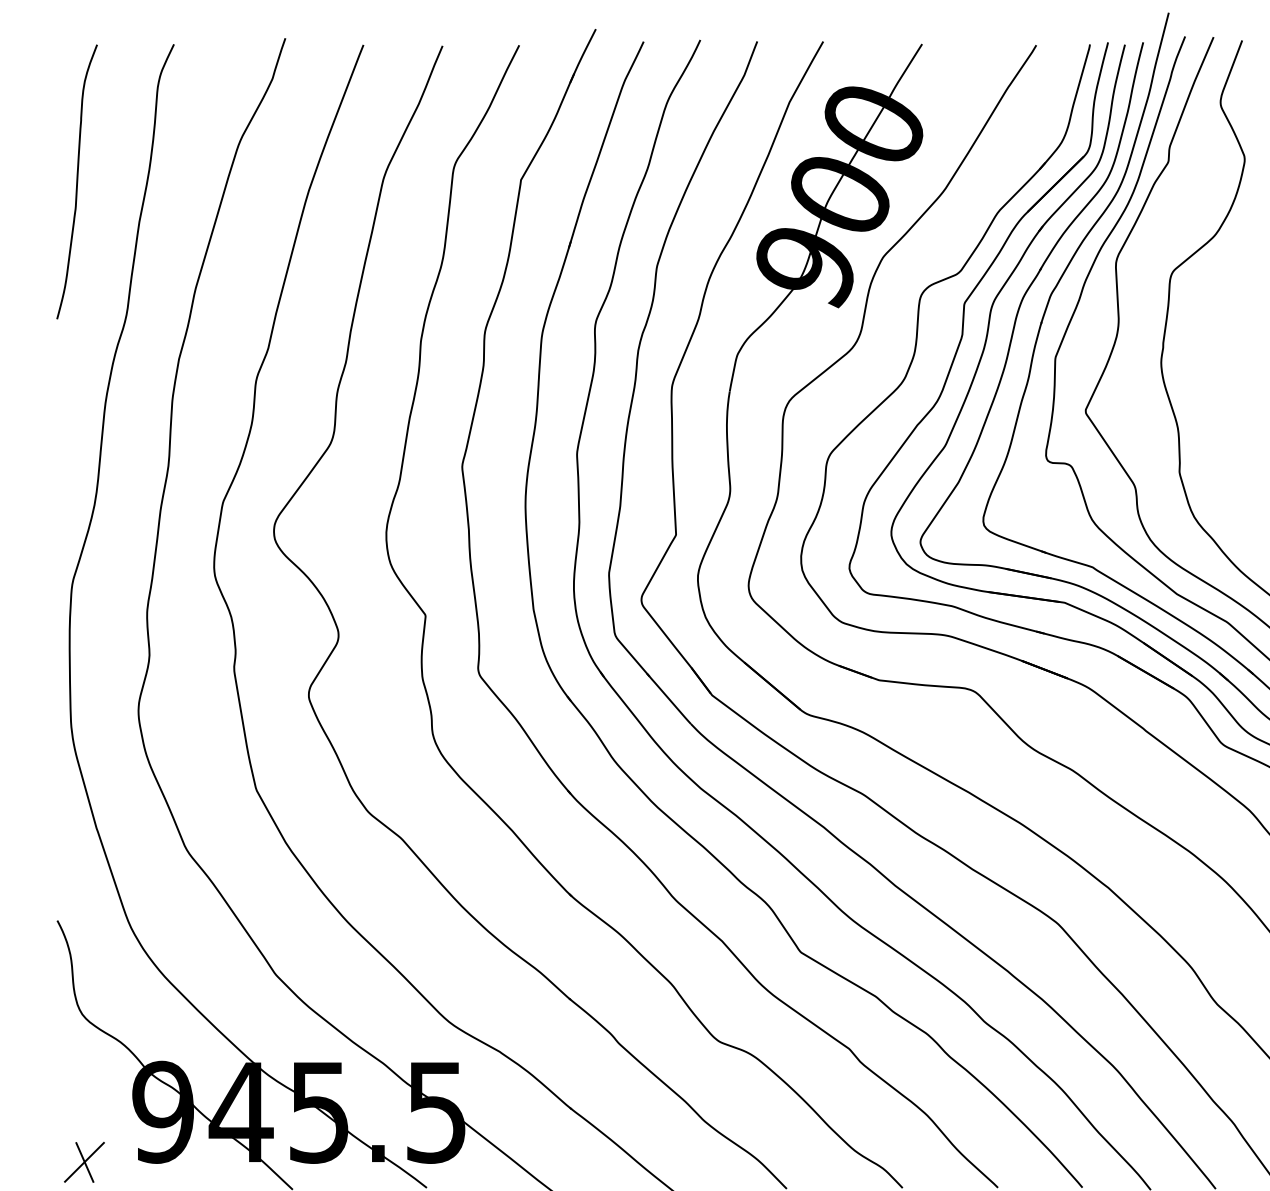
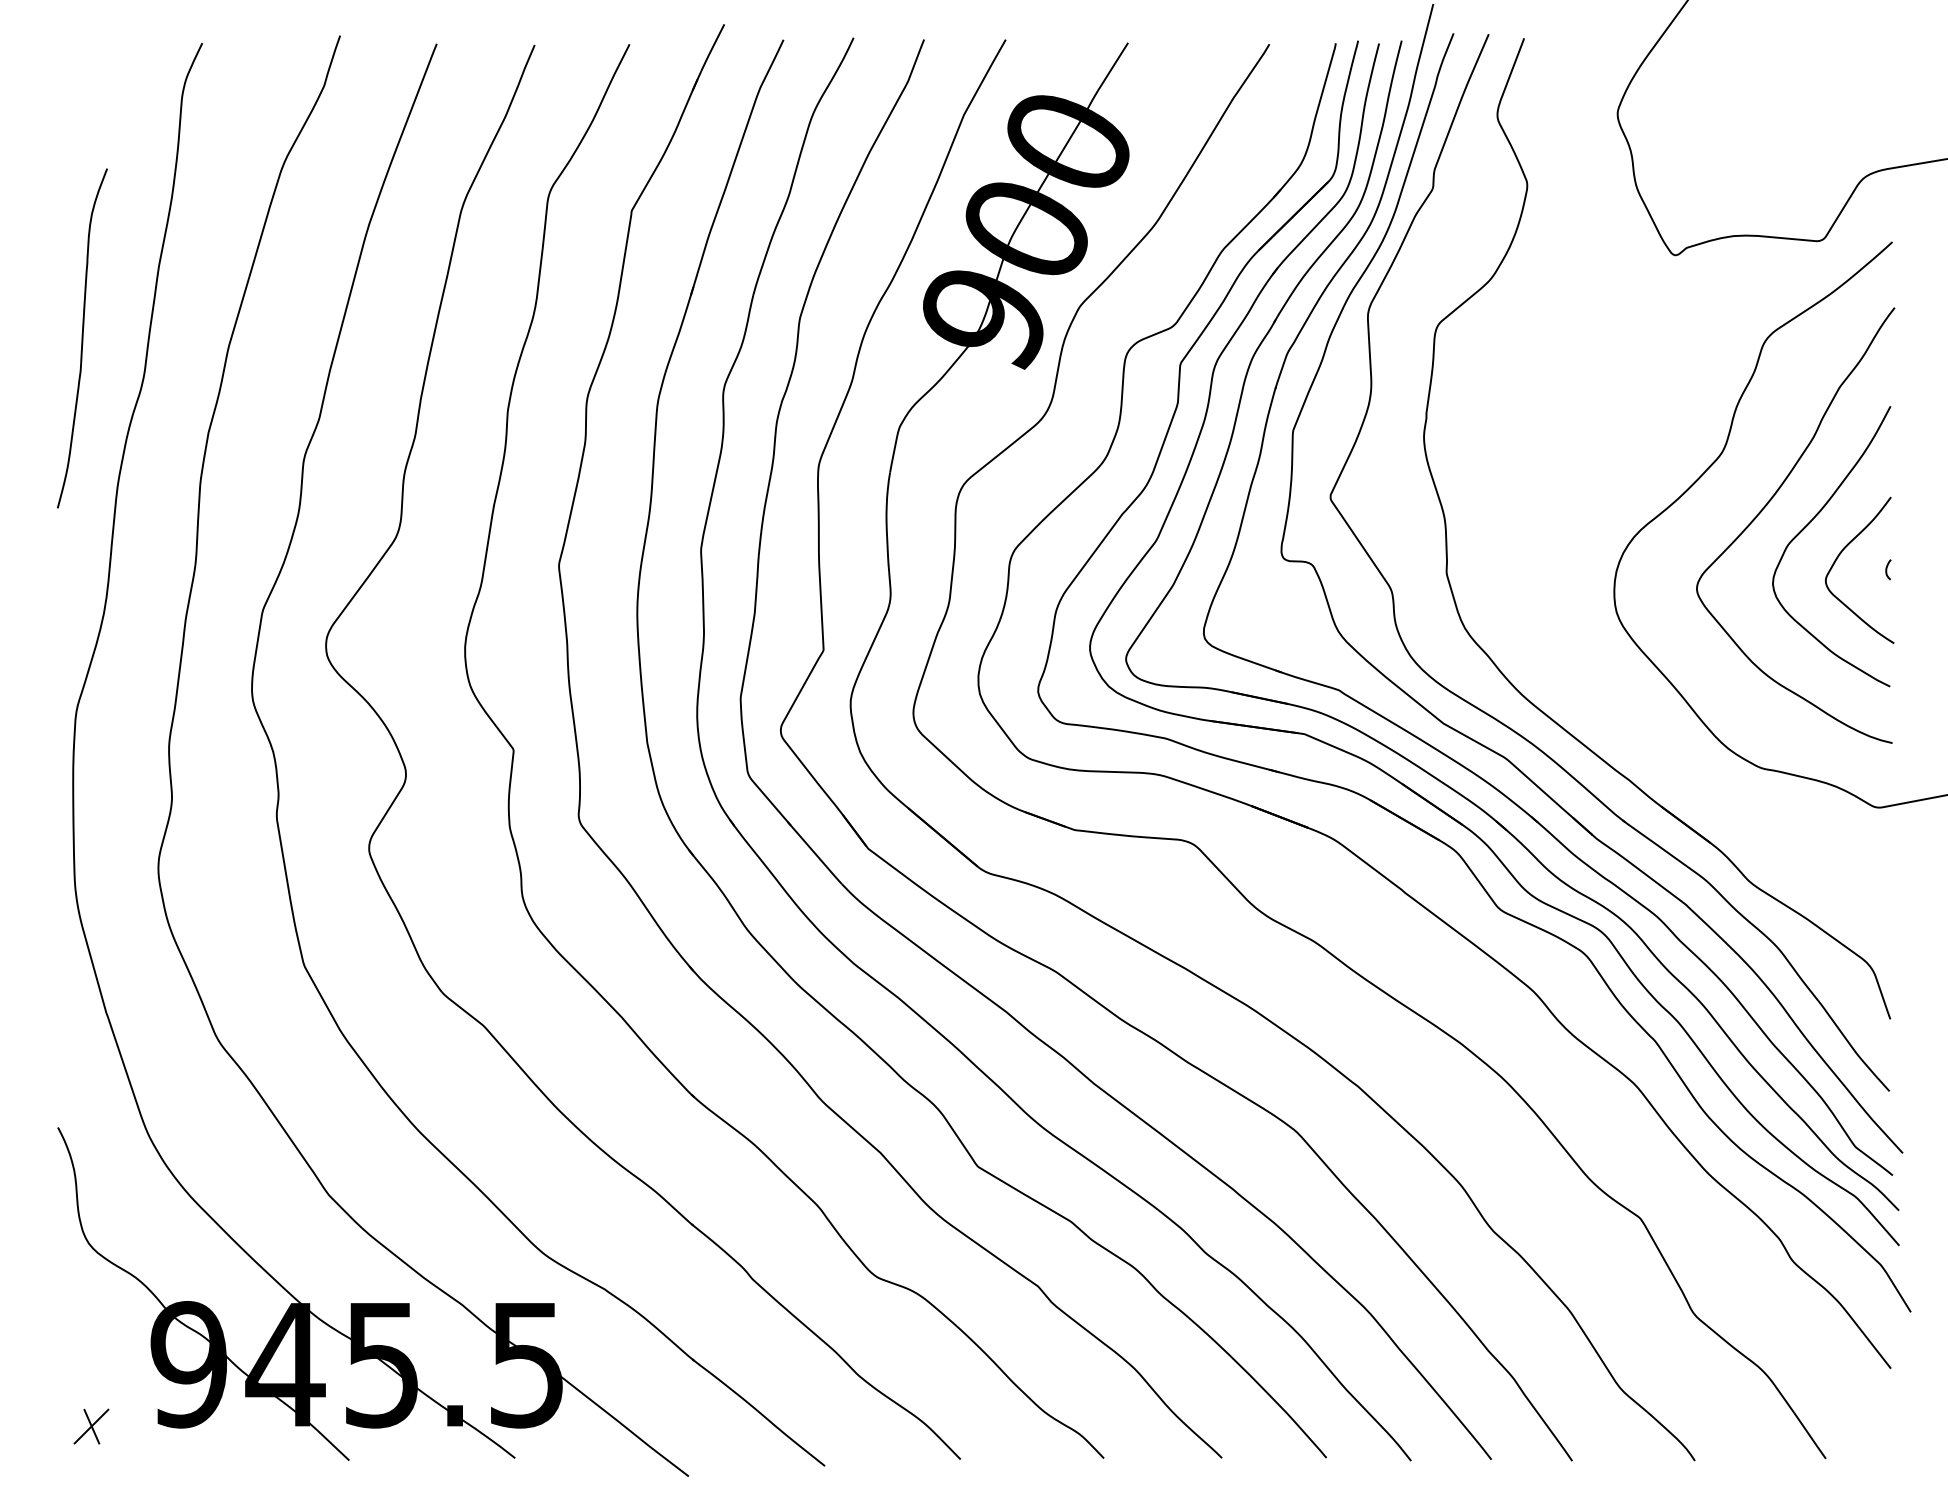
curve: (77, 182) -> (82, 338), moved
part: (84, 1162) -> (91, 1426), size x0.7

